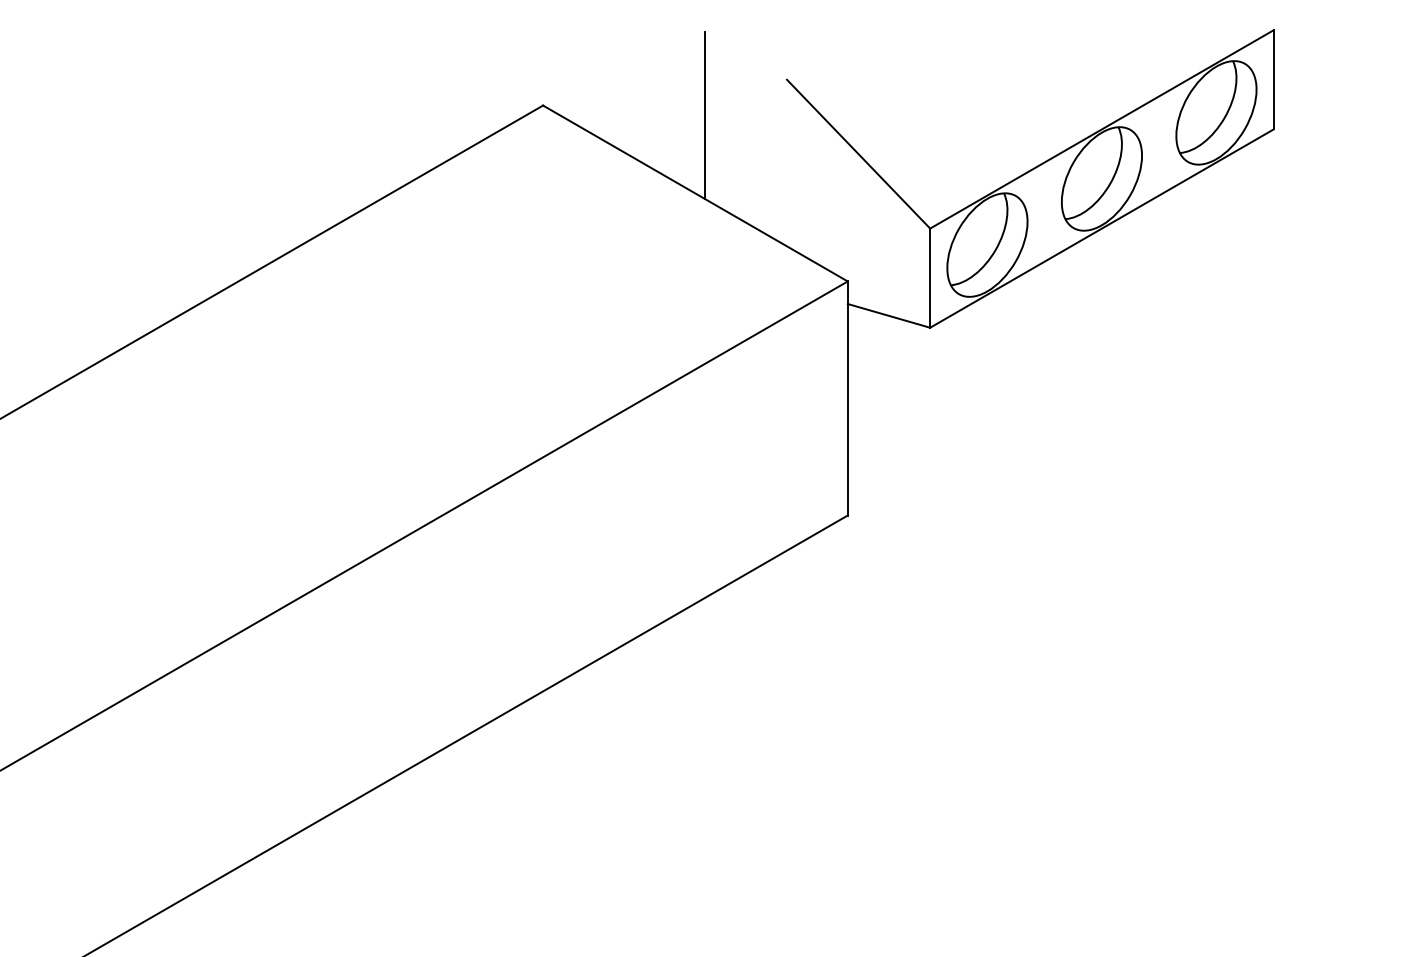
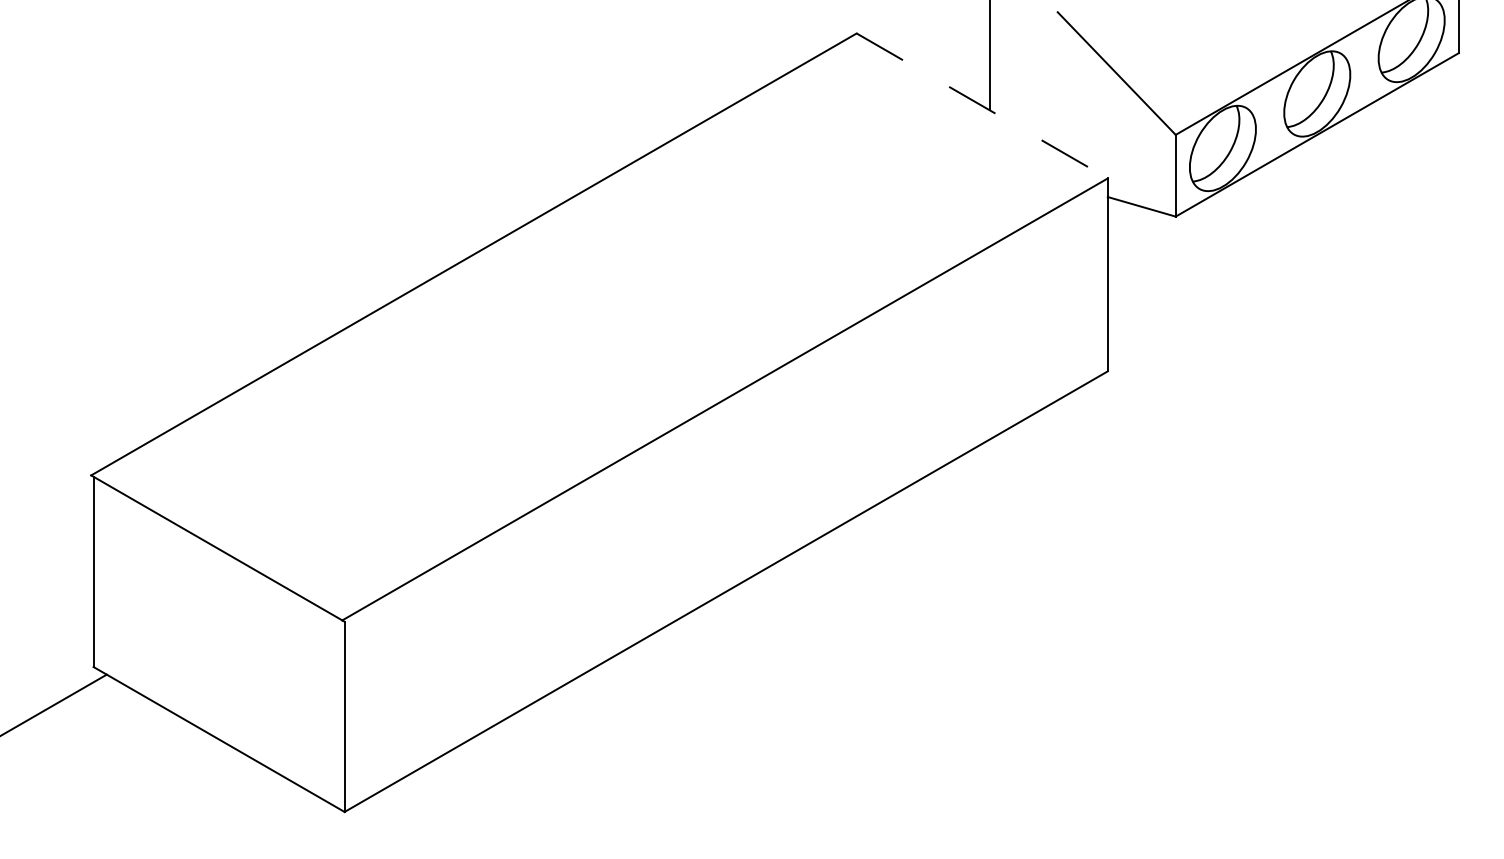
line: (695, 192) -> (982, 105), solid -> dashed

